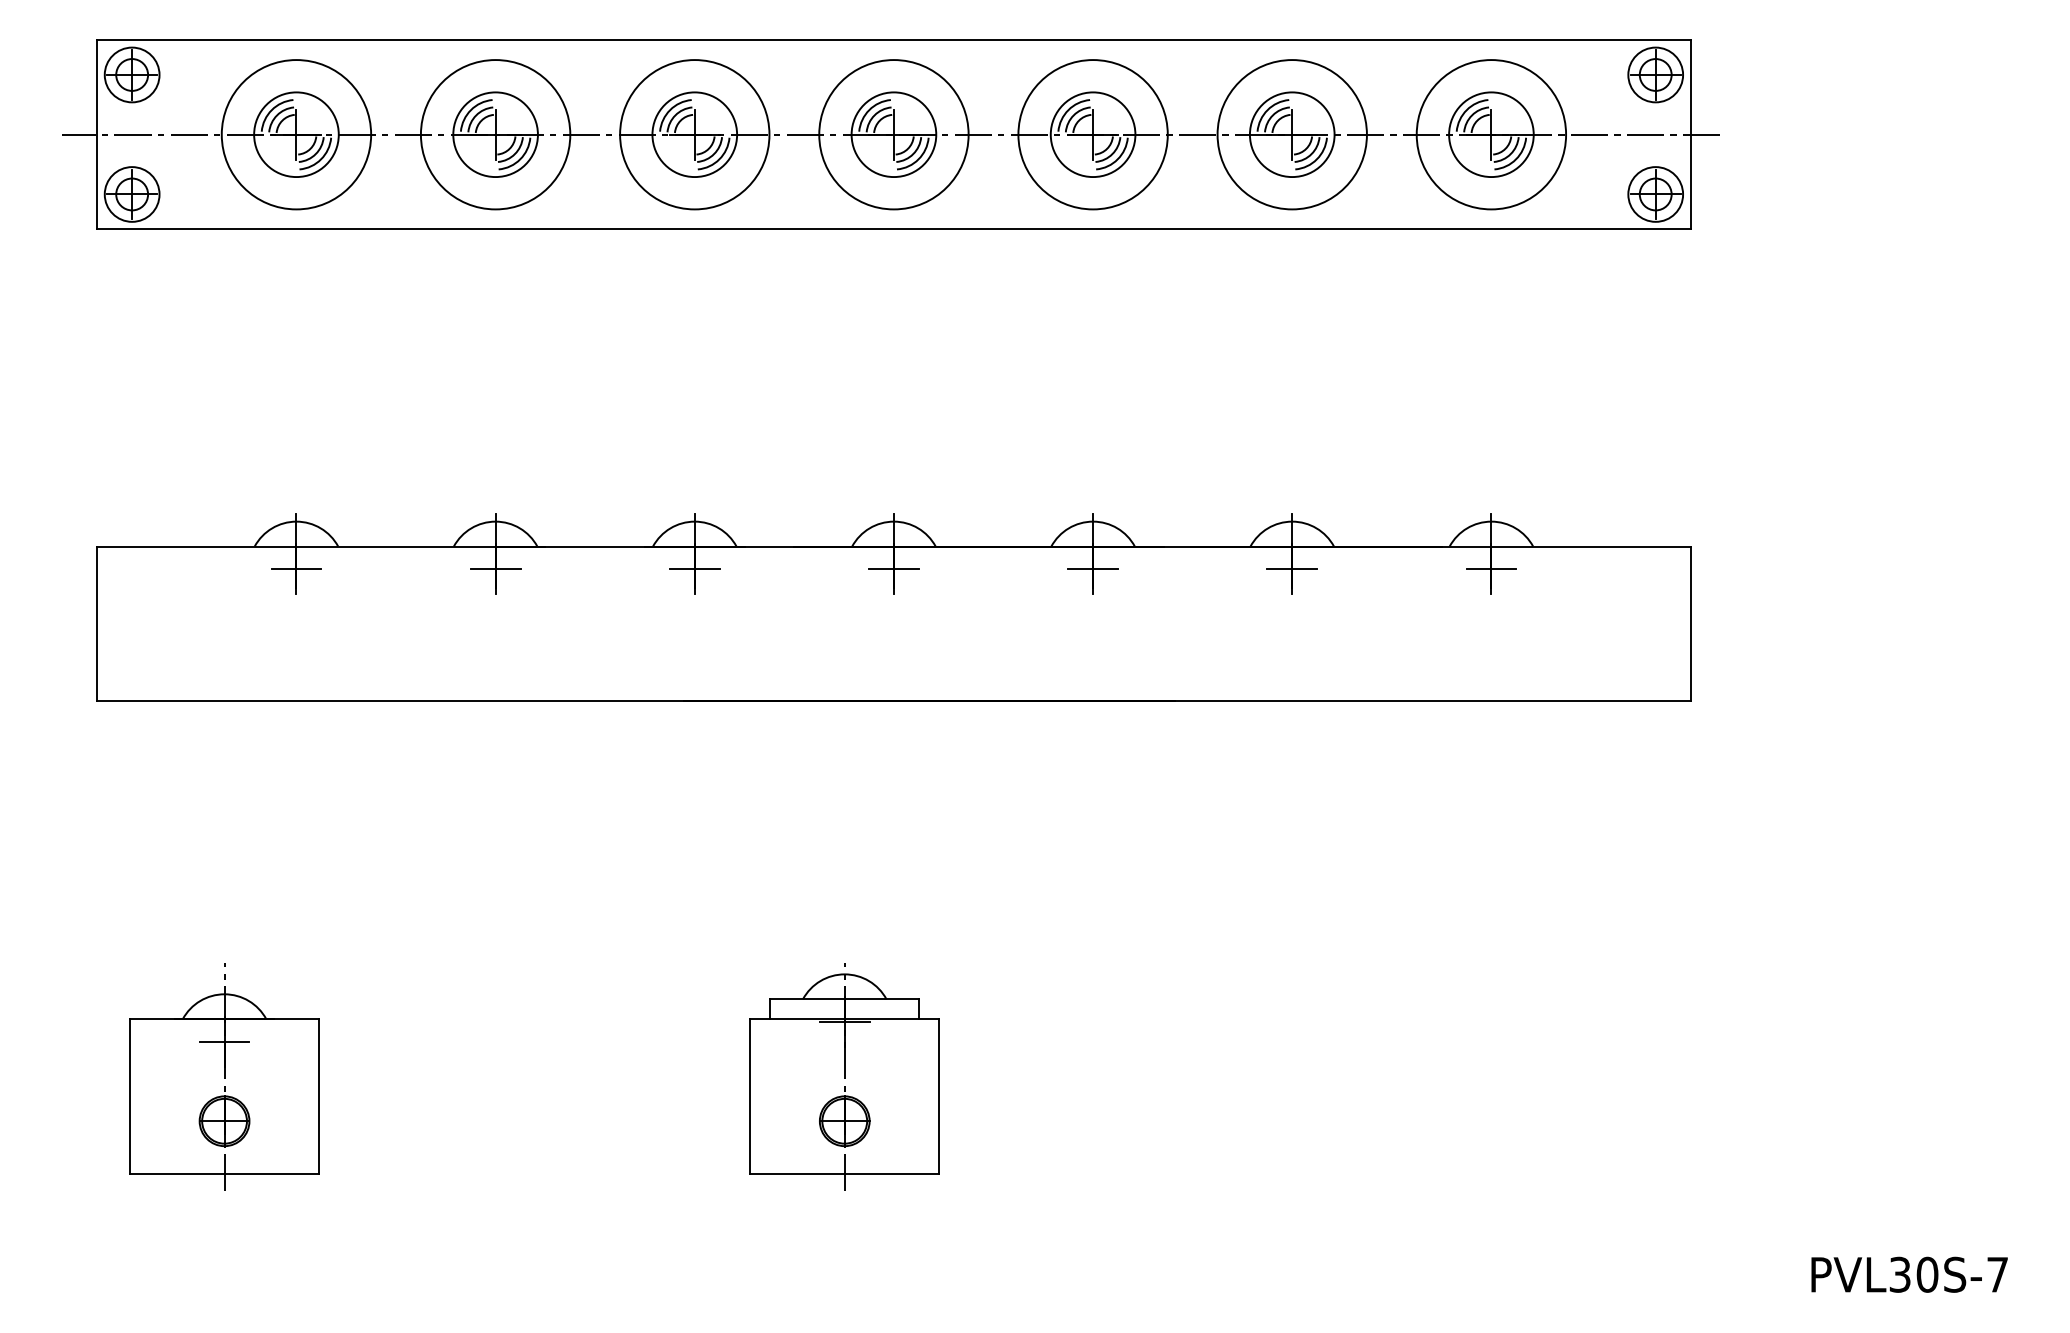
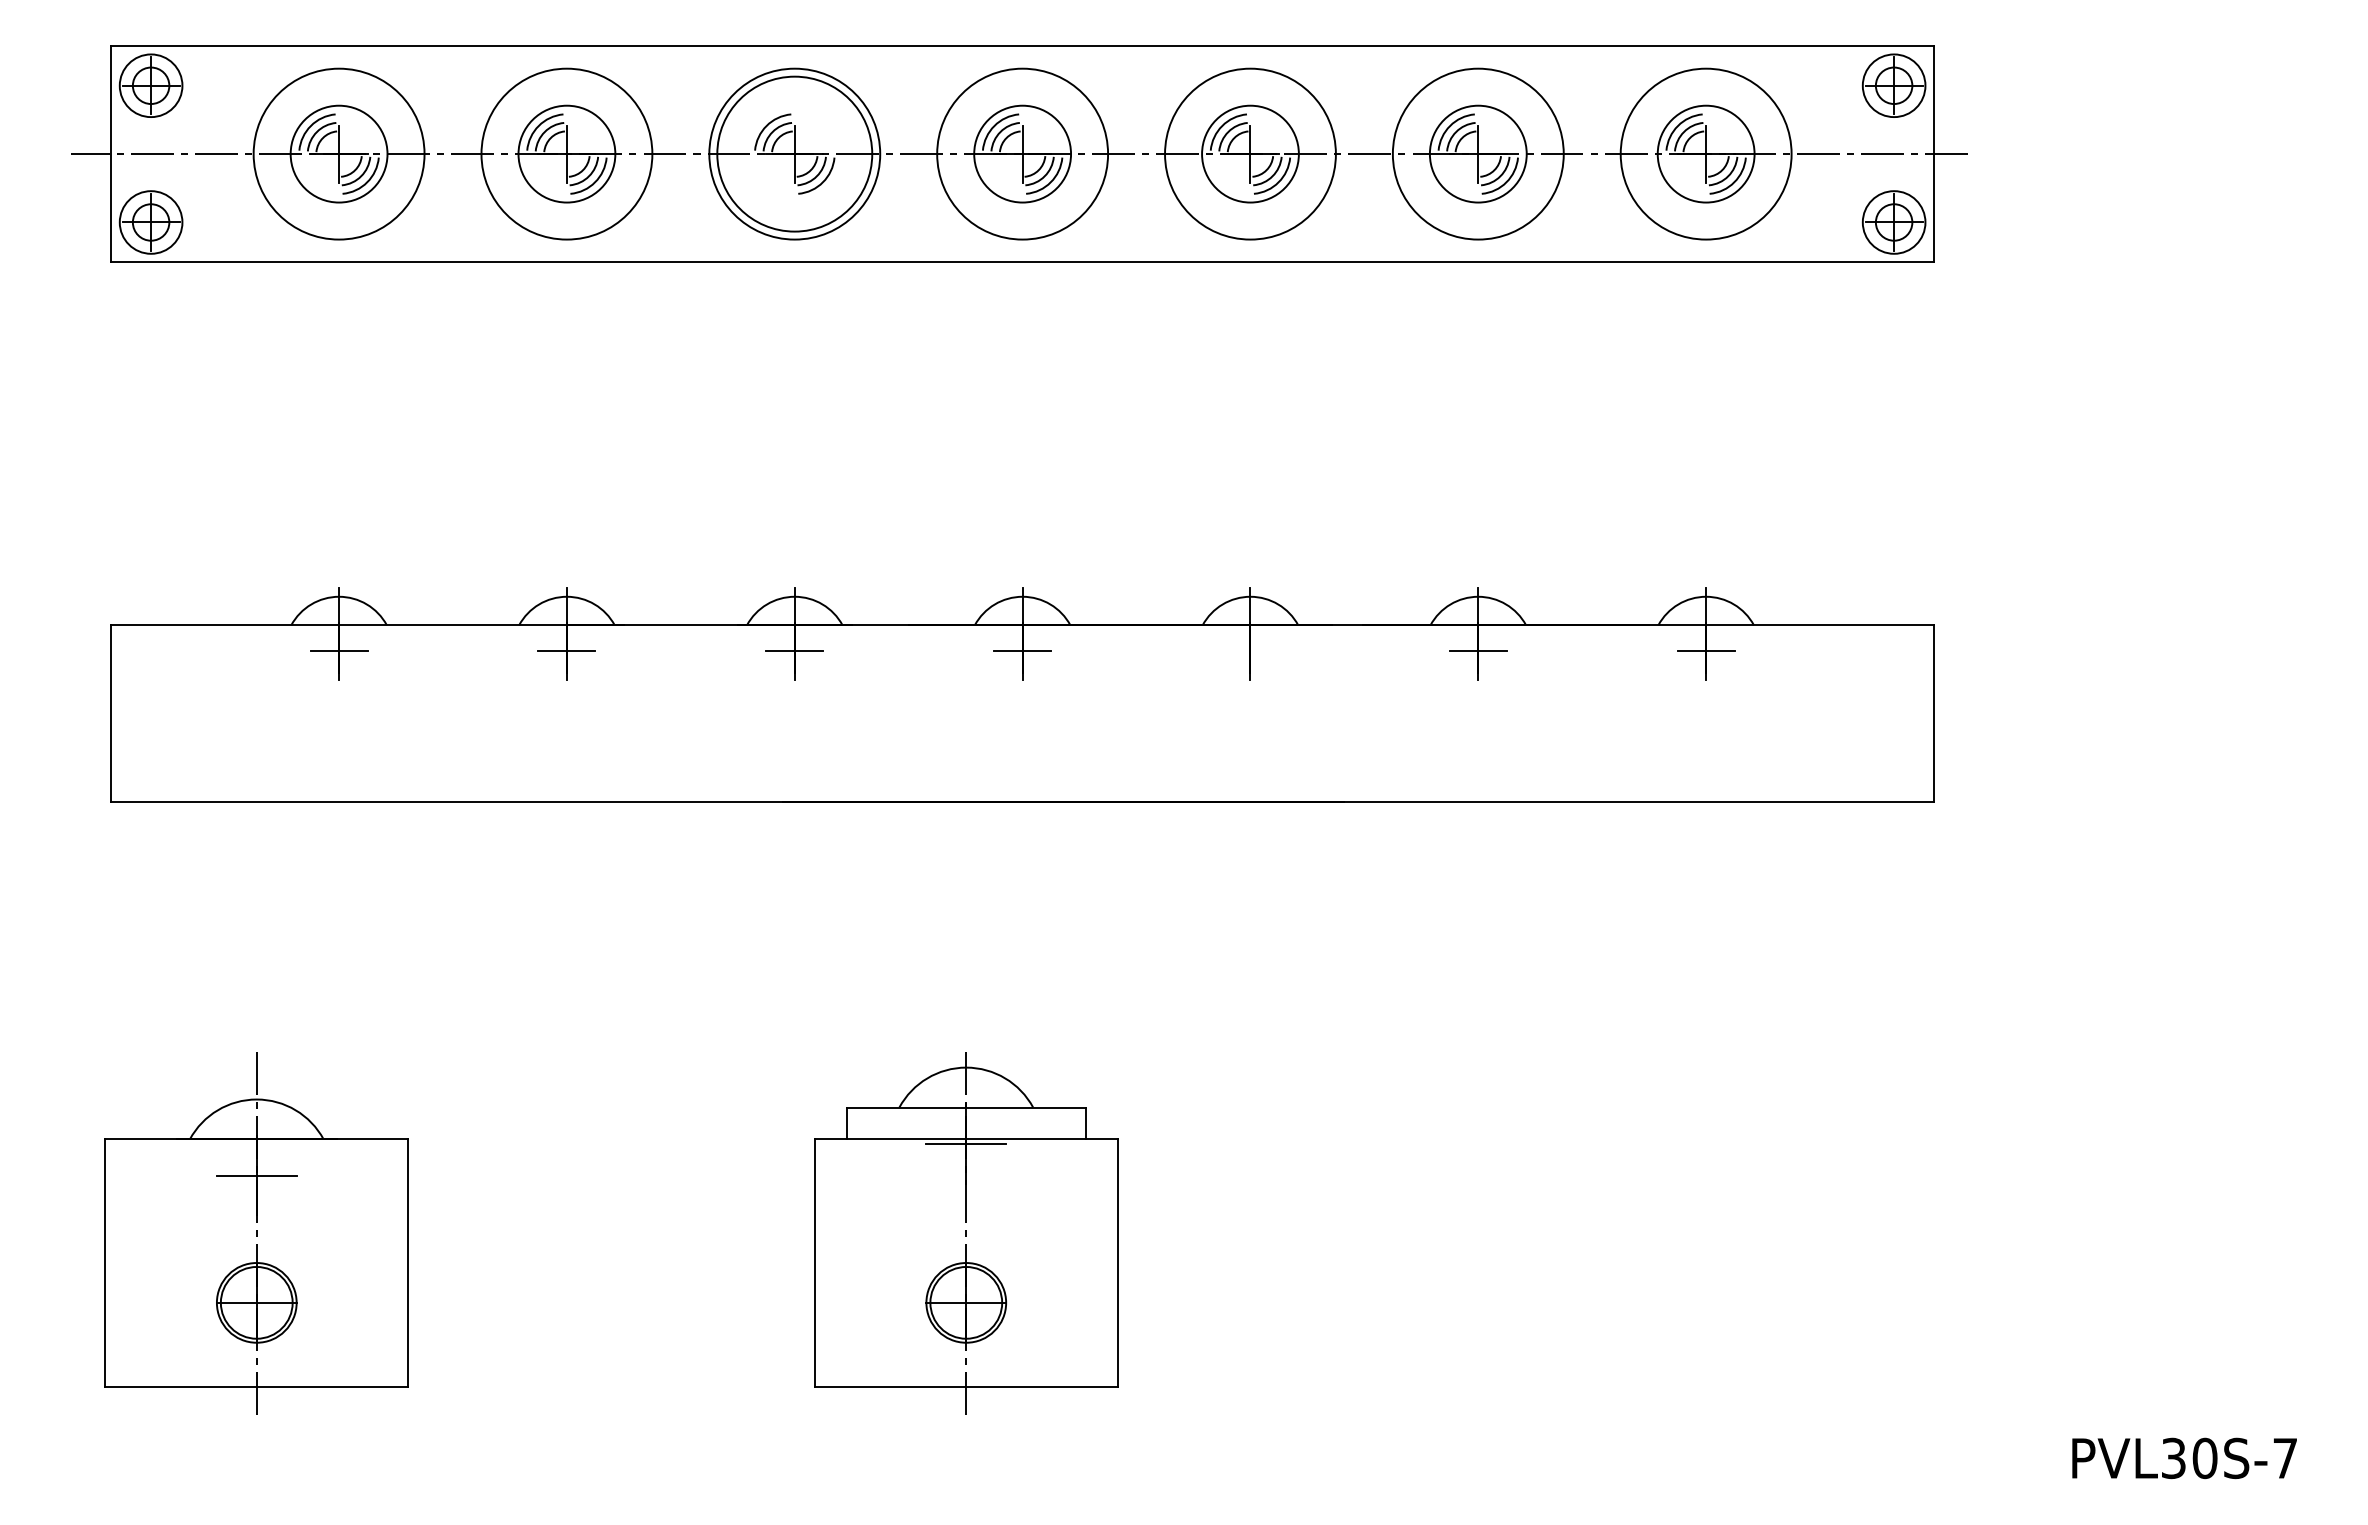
circle: (694, 134) -> (794, 153), size x1.6
line: (1092, 569) -> (1249, 651), removed
part: (224, 1077) -> (256, 1232), size x1.4
part: (844, 1077) -> (966, 1232), size x1.4

